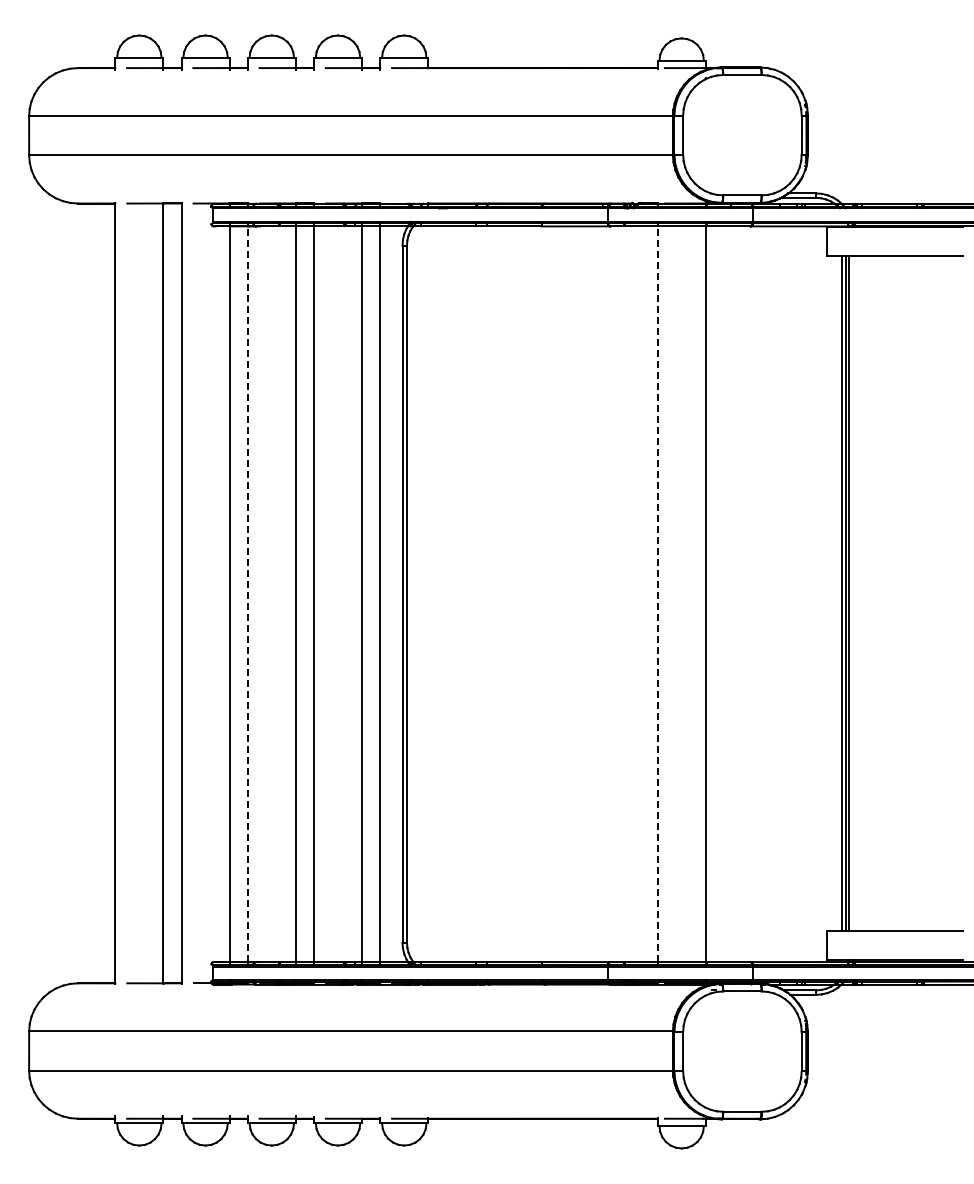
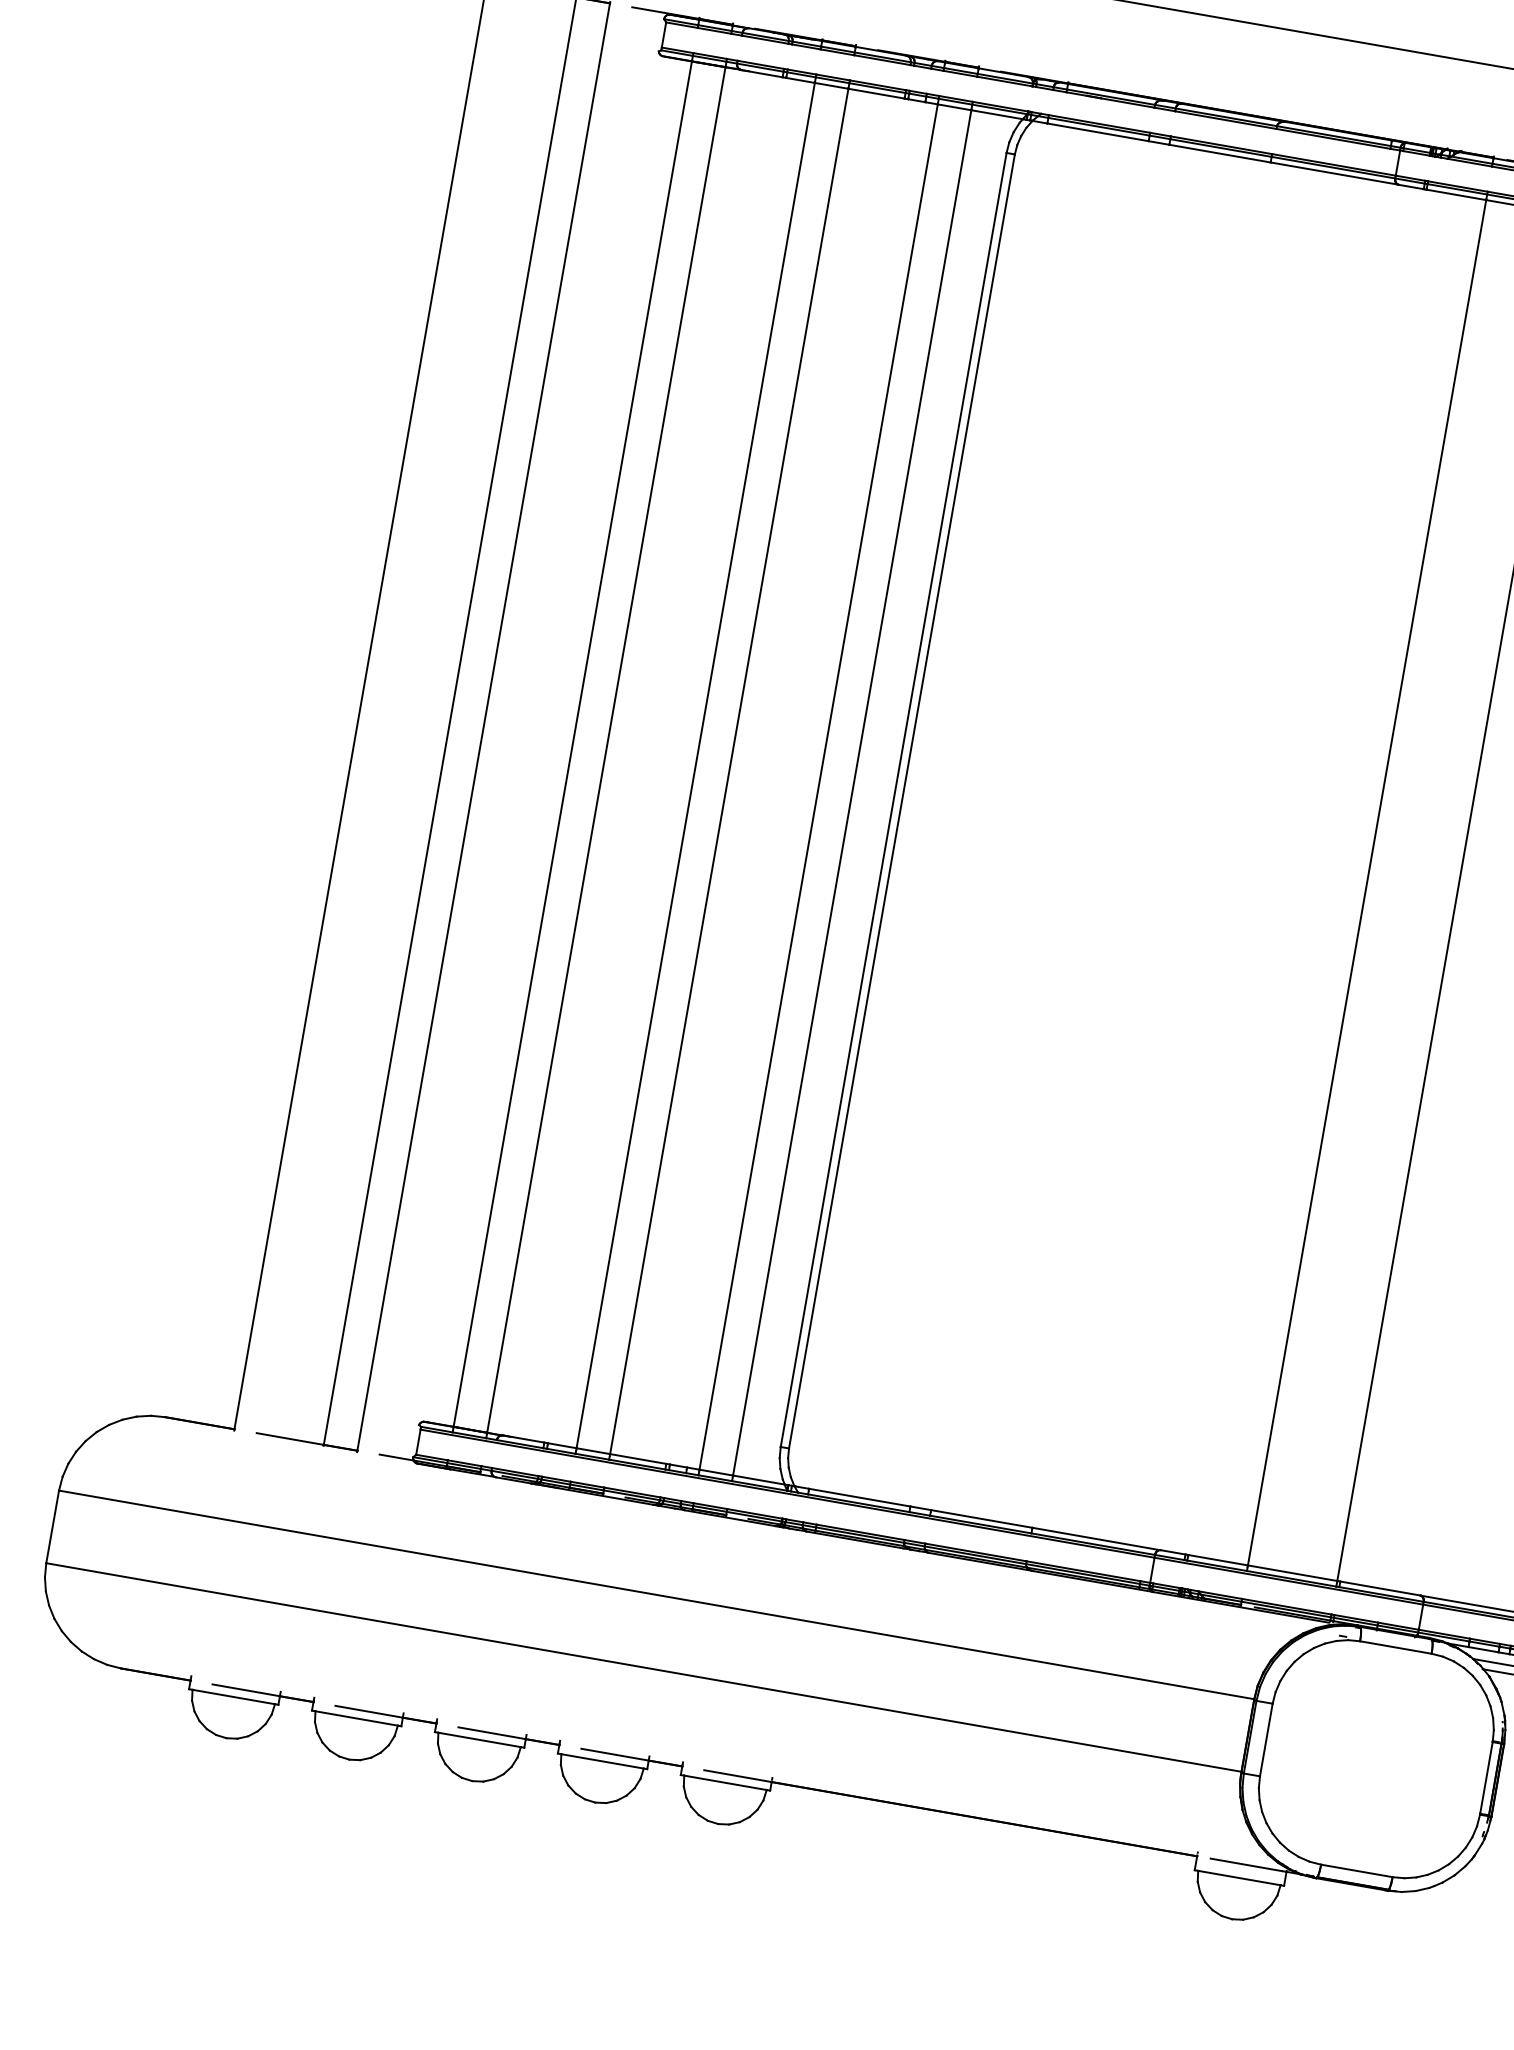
line: (247, 594) -> (605, 750), dashed -> solid
line: (657, 594) -> (1366, 883), dashed -> solid

